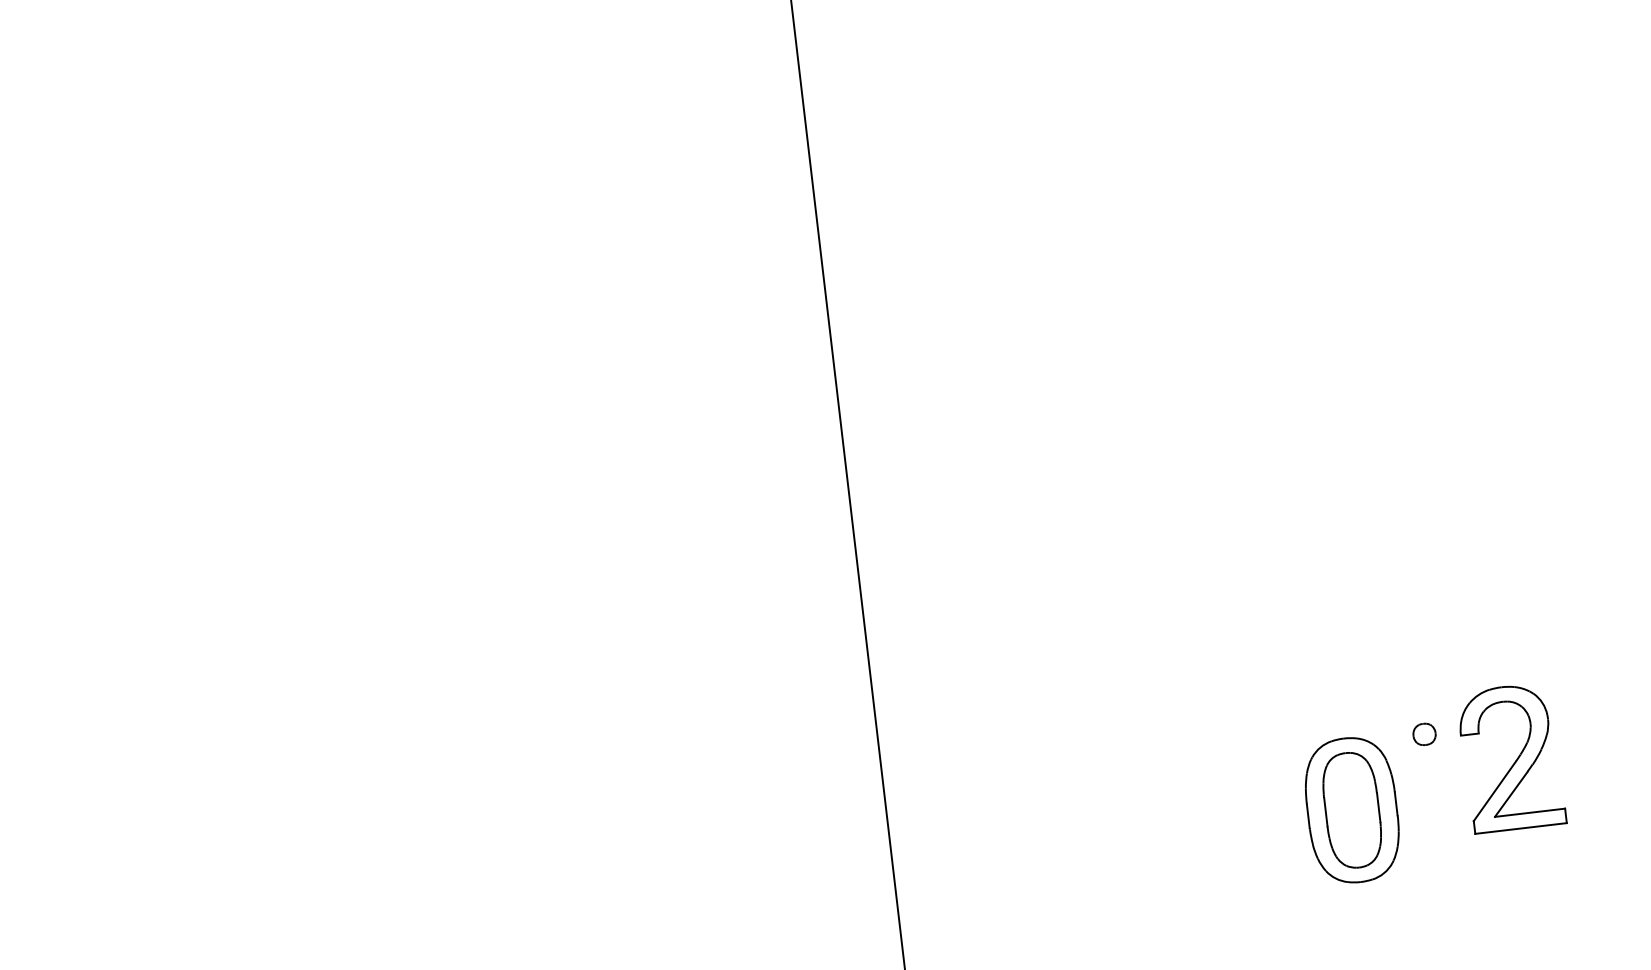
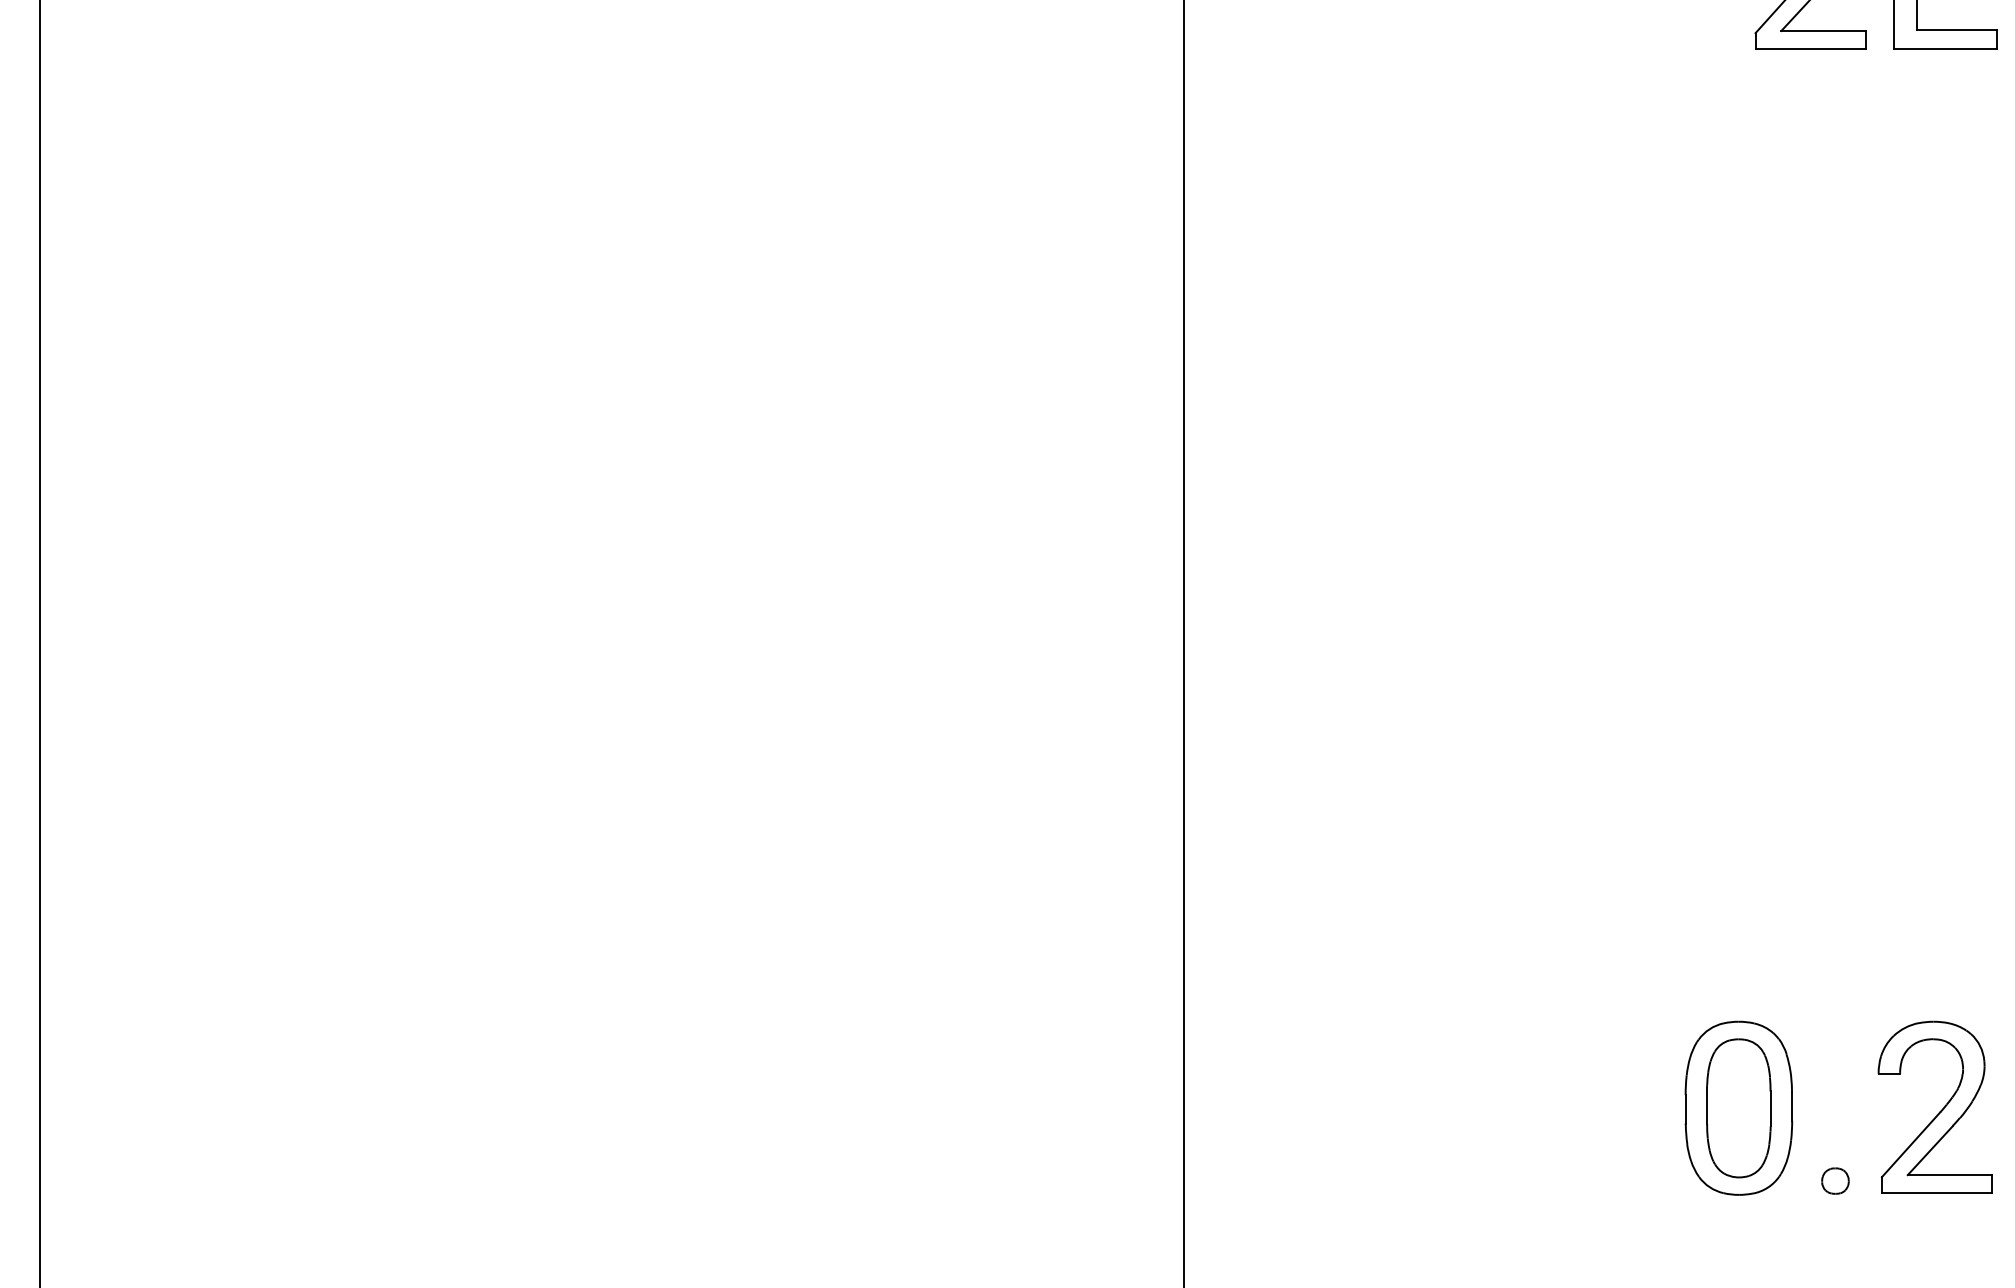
part: (1424, 733) -> (1835, 1180), moved
part: (1515, 761) -> (1939, 1111), moved

